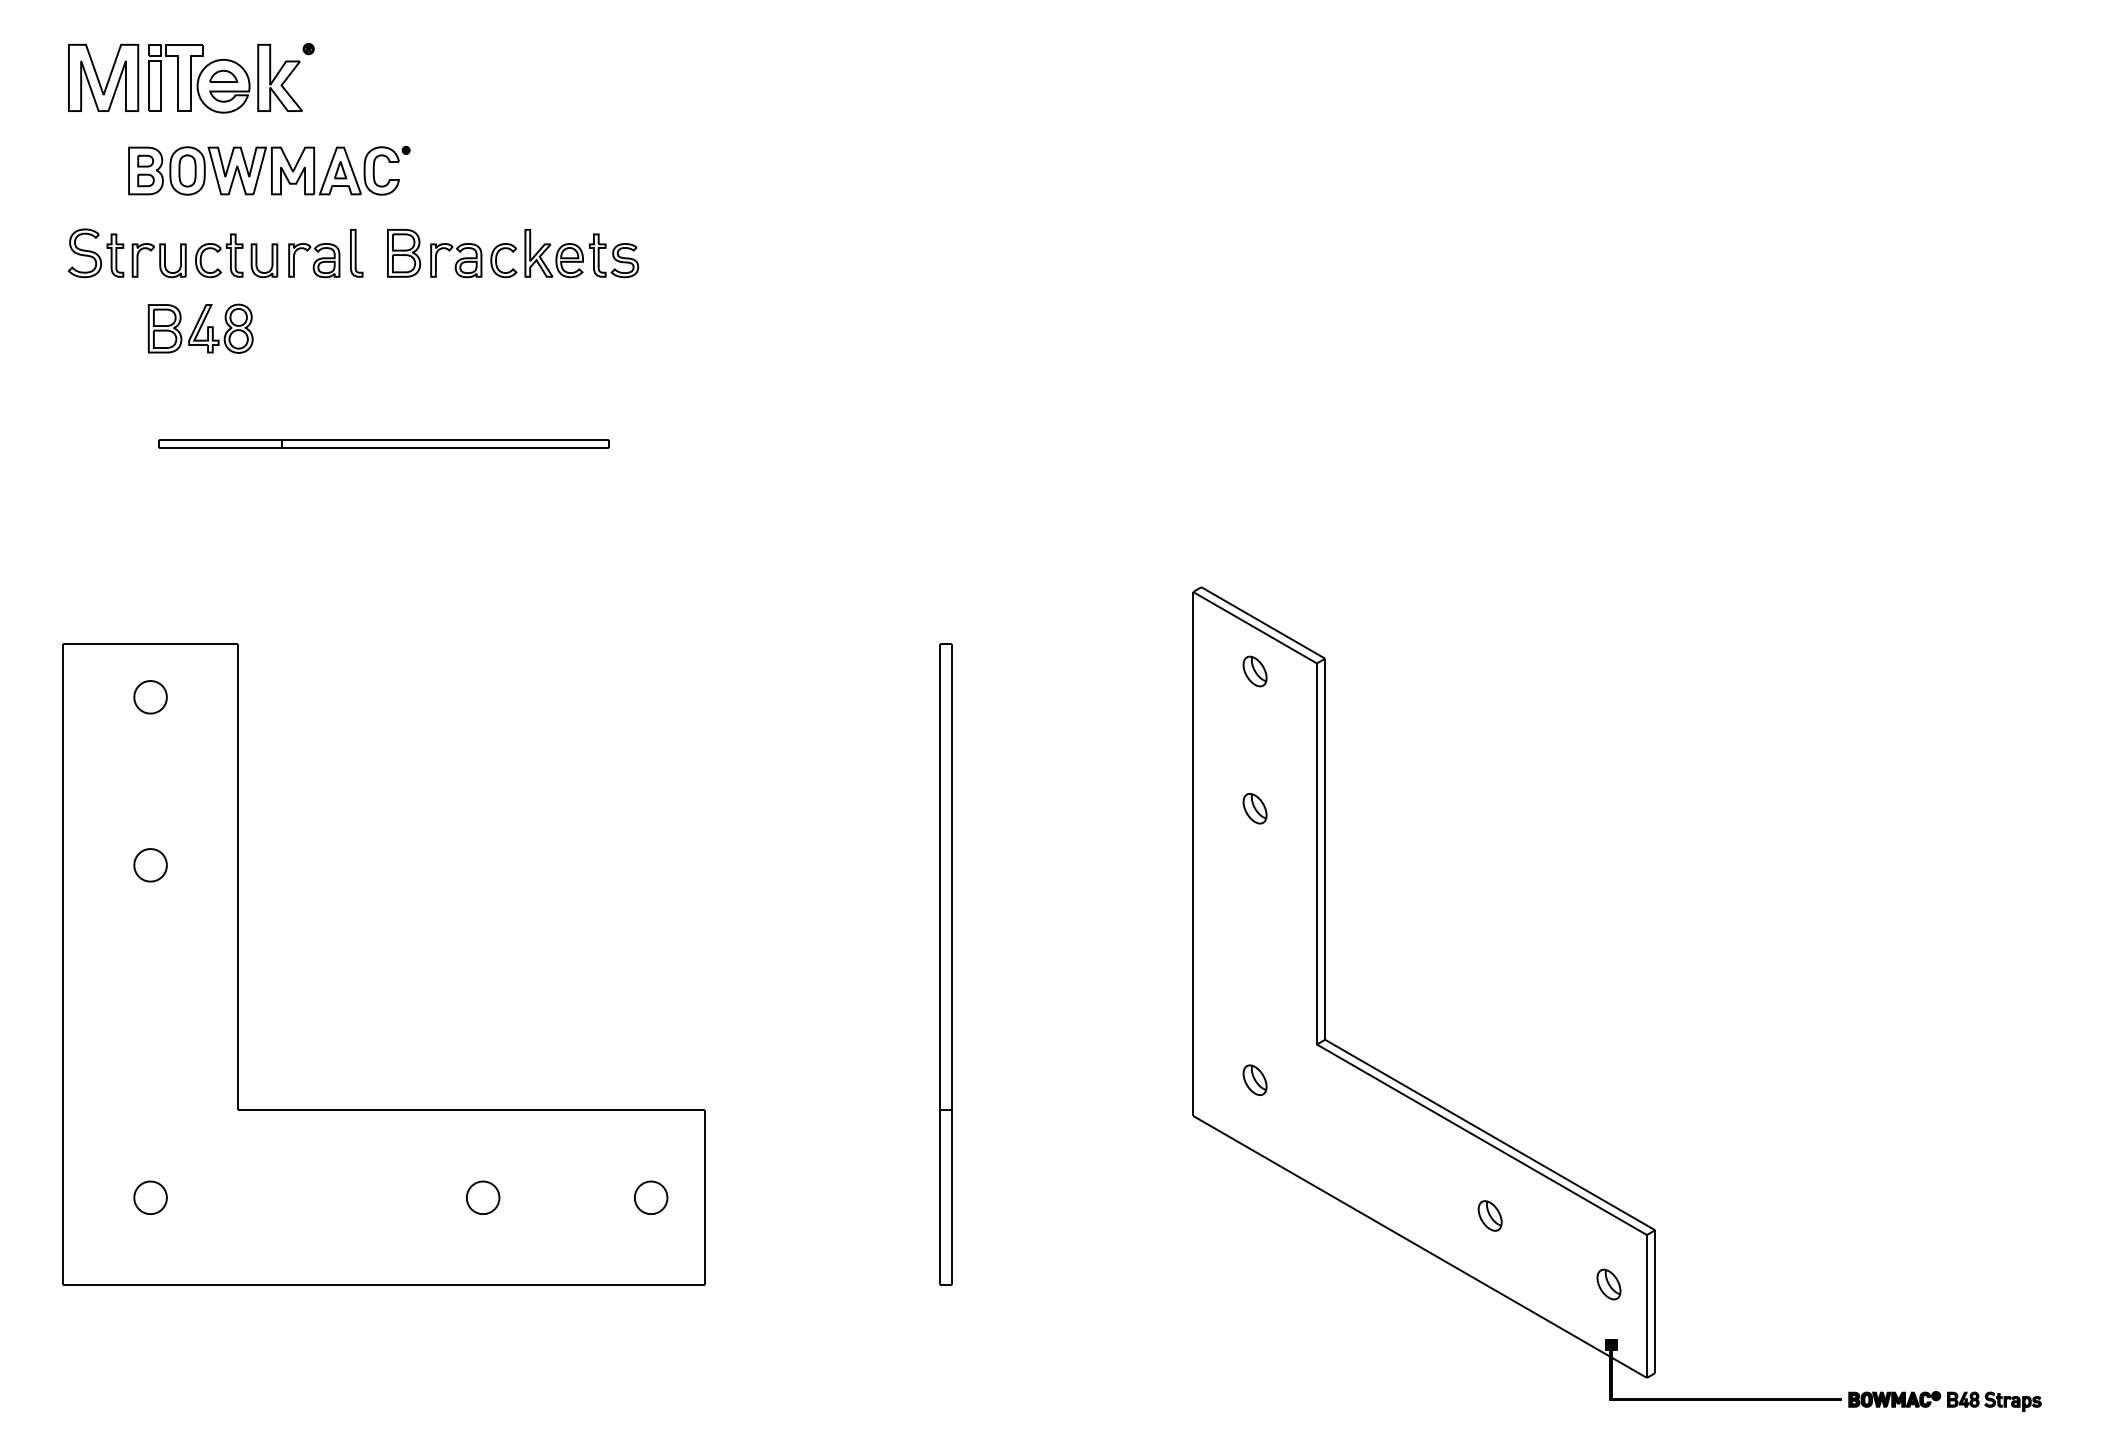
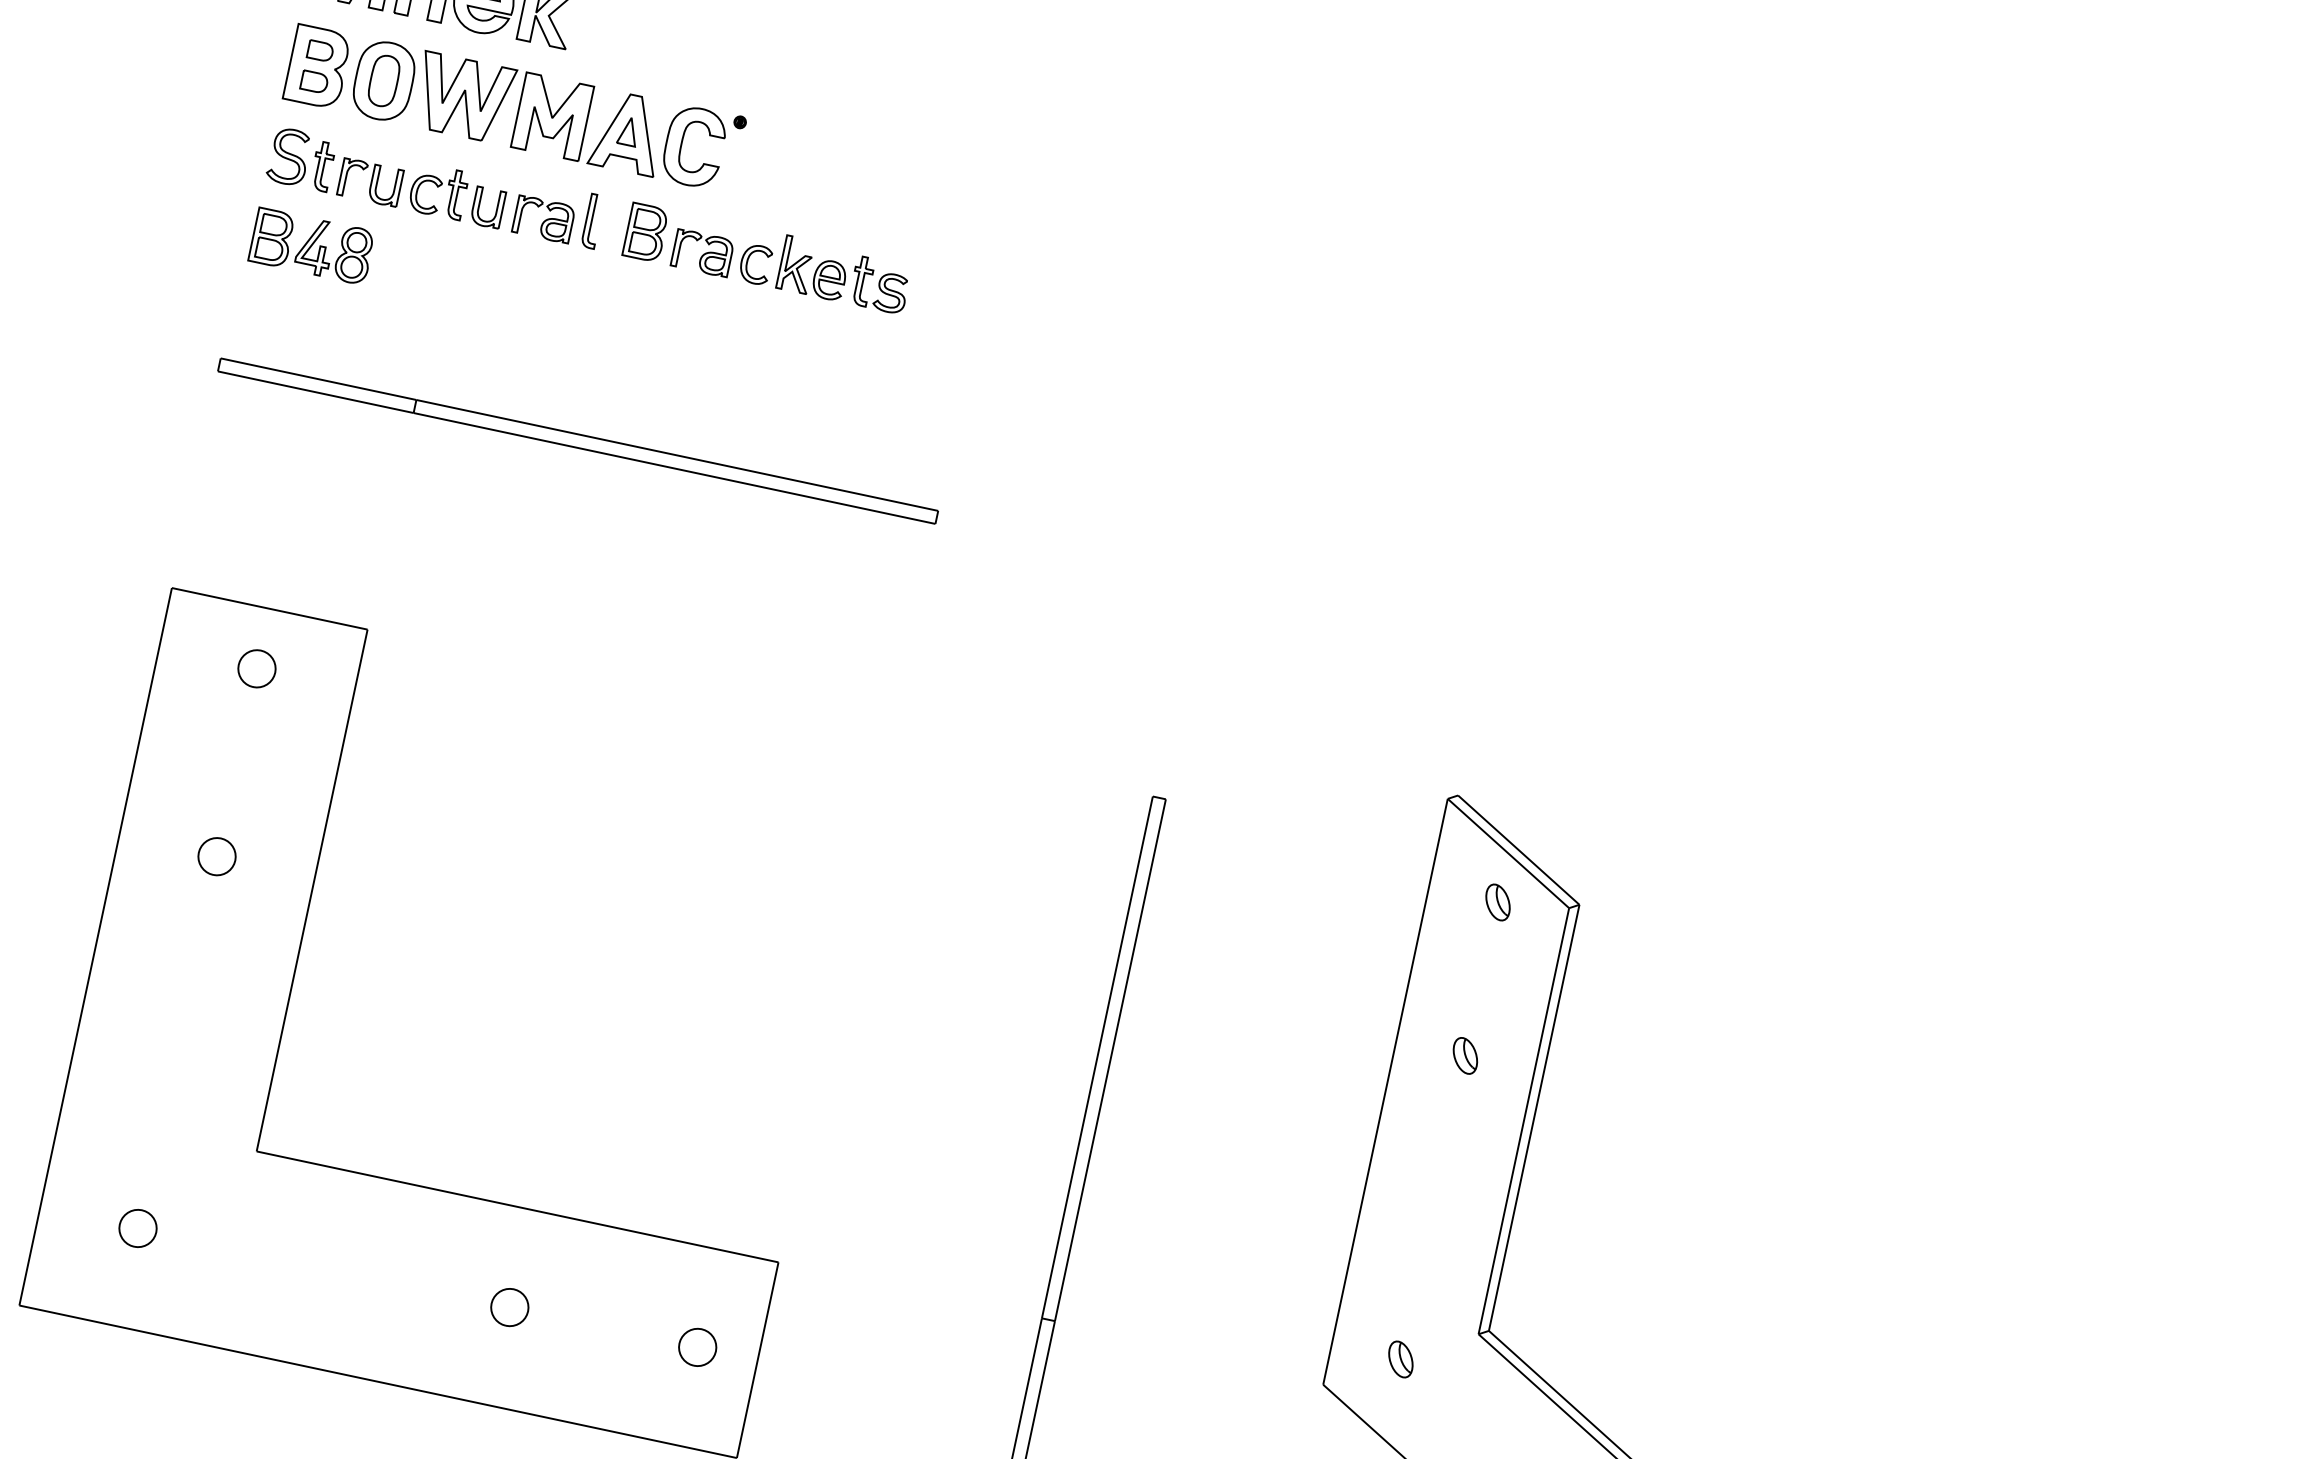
part: (269, 170) -> (515, 108), size x1.43
part: (200, 328) -> (311, 245), moved
part: (383, 443) -> (577, 440), size x1.43

